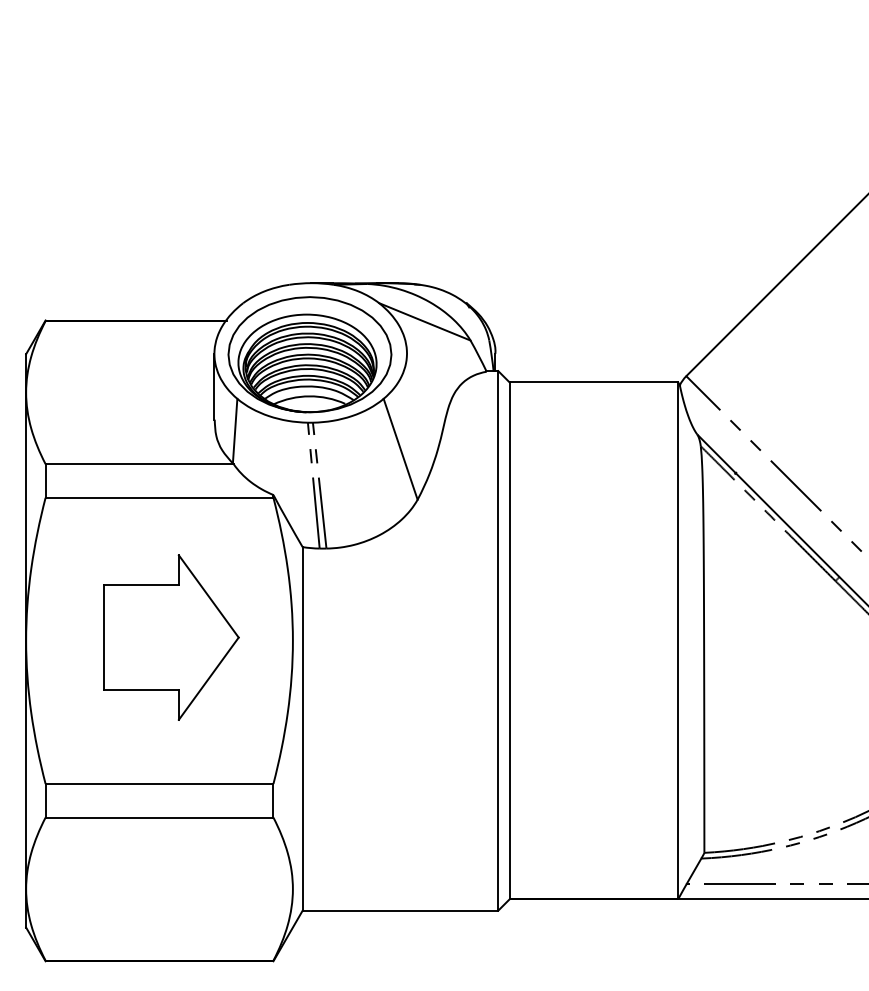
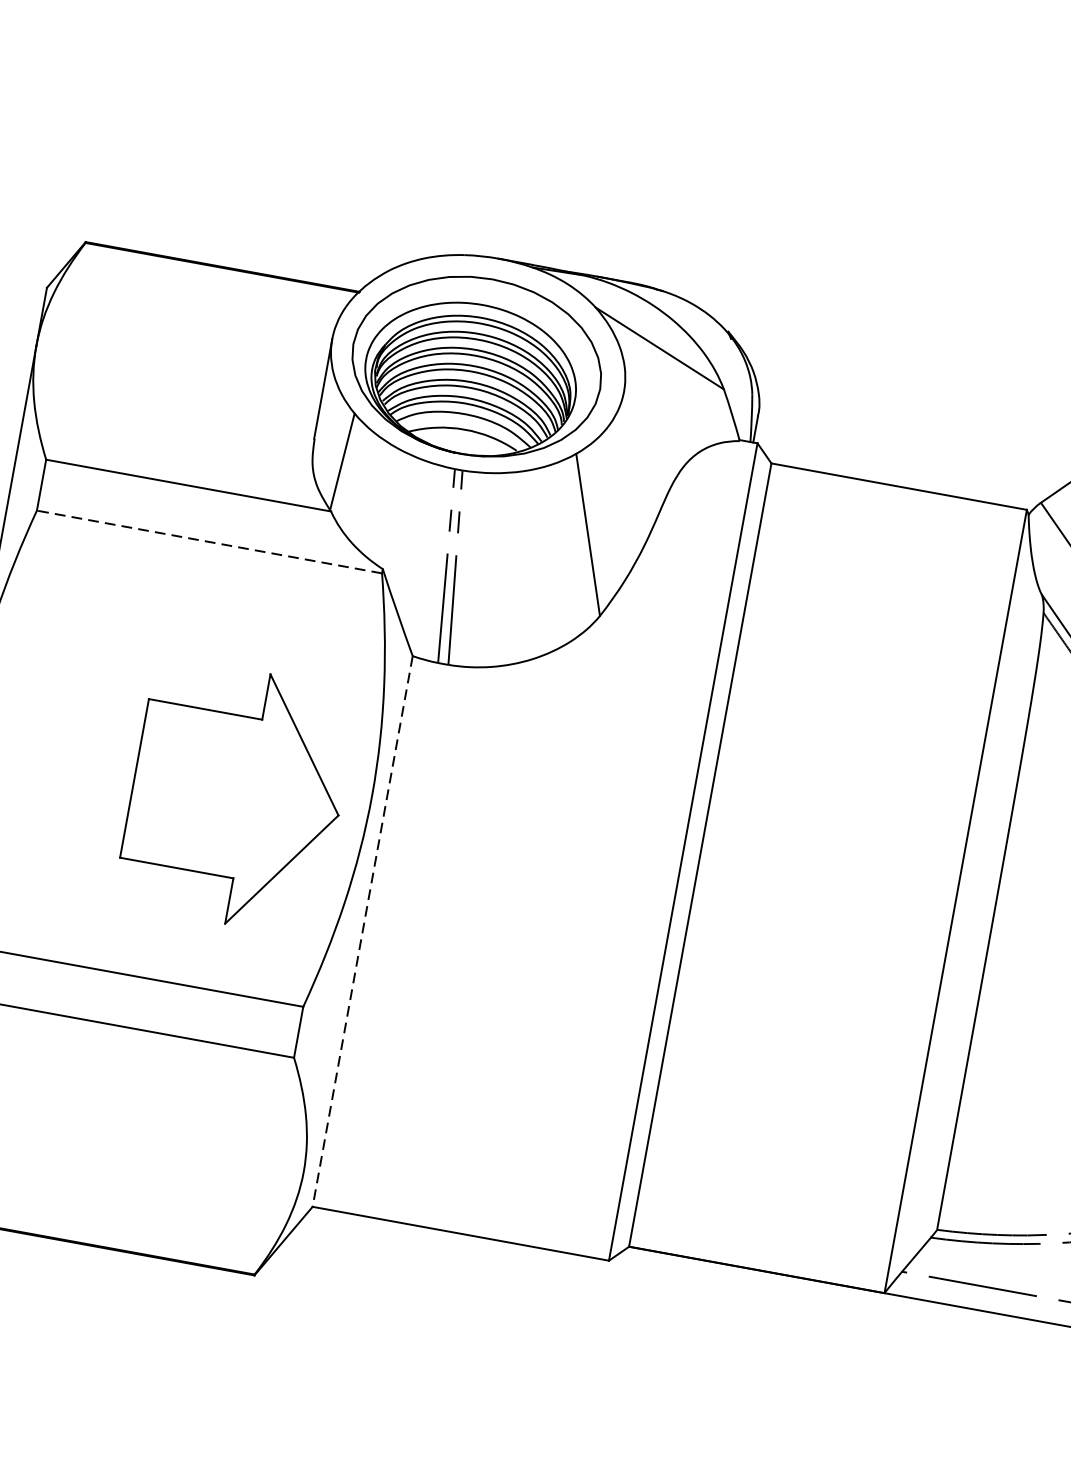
line: (159, 497) -> (209, 541), solid -> dashed
part: (171, 637) -> (236, 796), moved
line: (302, 728) -> (362, 930), solid -> dashed

